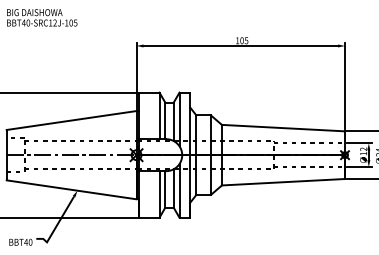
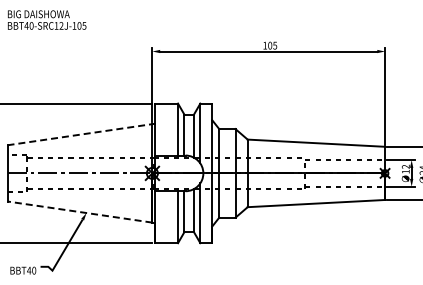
line: (72, 120) -> (80, 134), solid -> dashed
line: (71, 190) -> (79, 212), solid -> dashed

